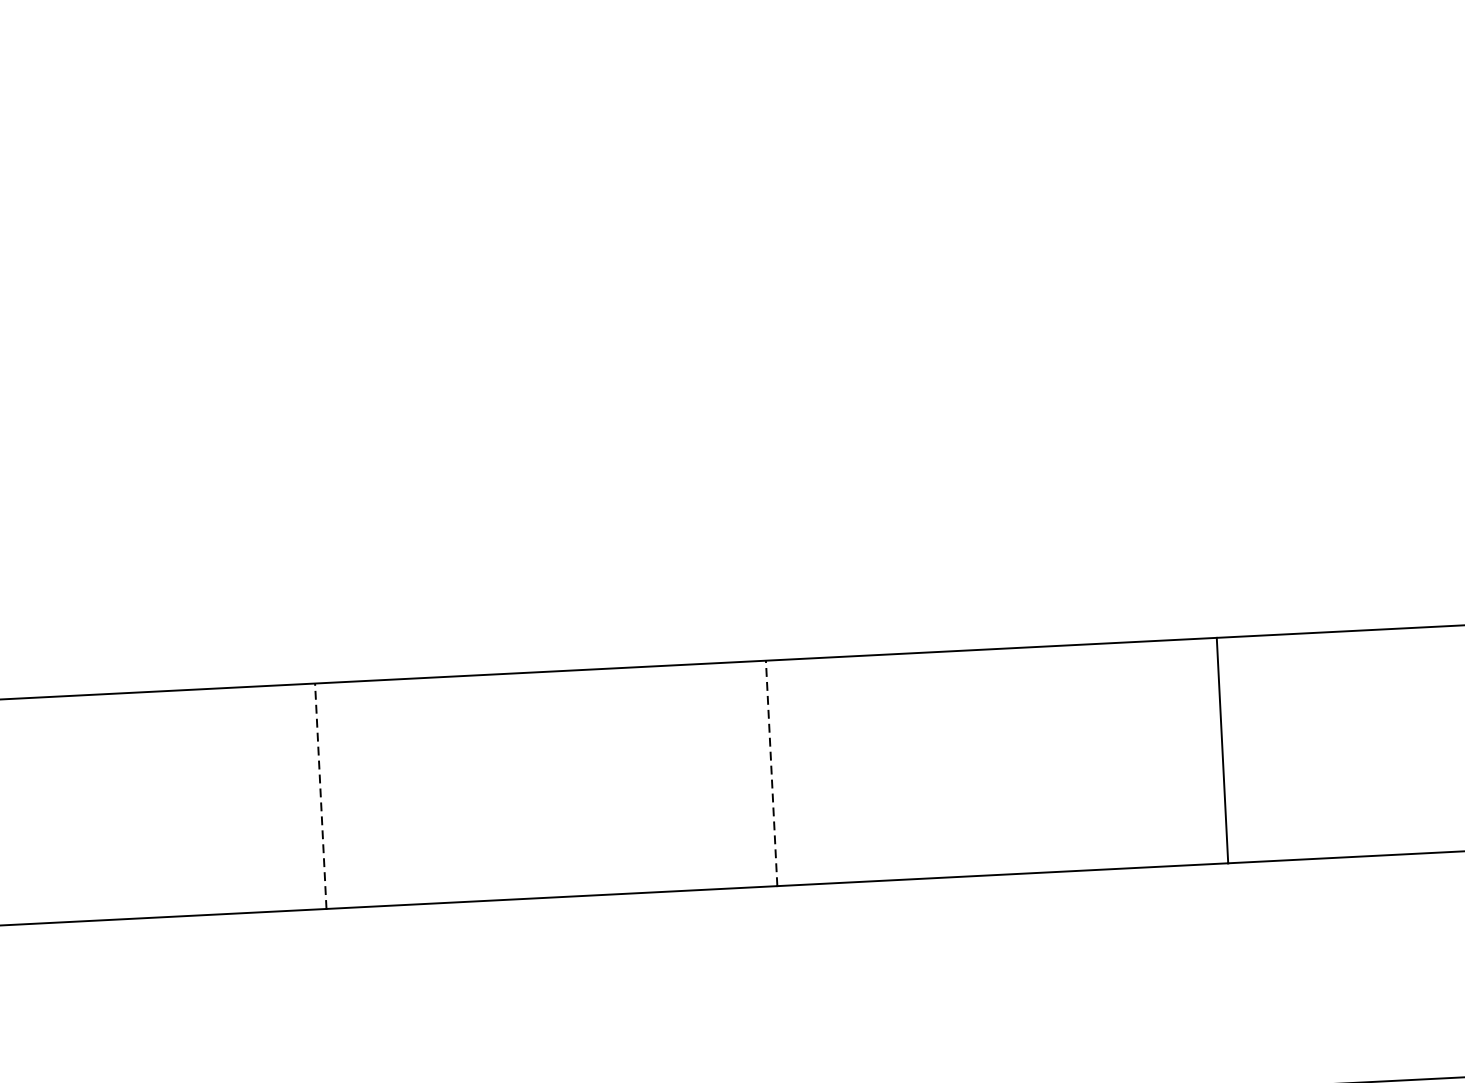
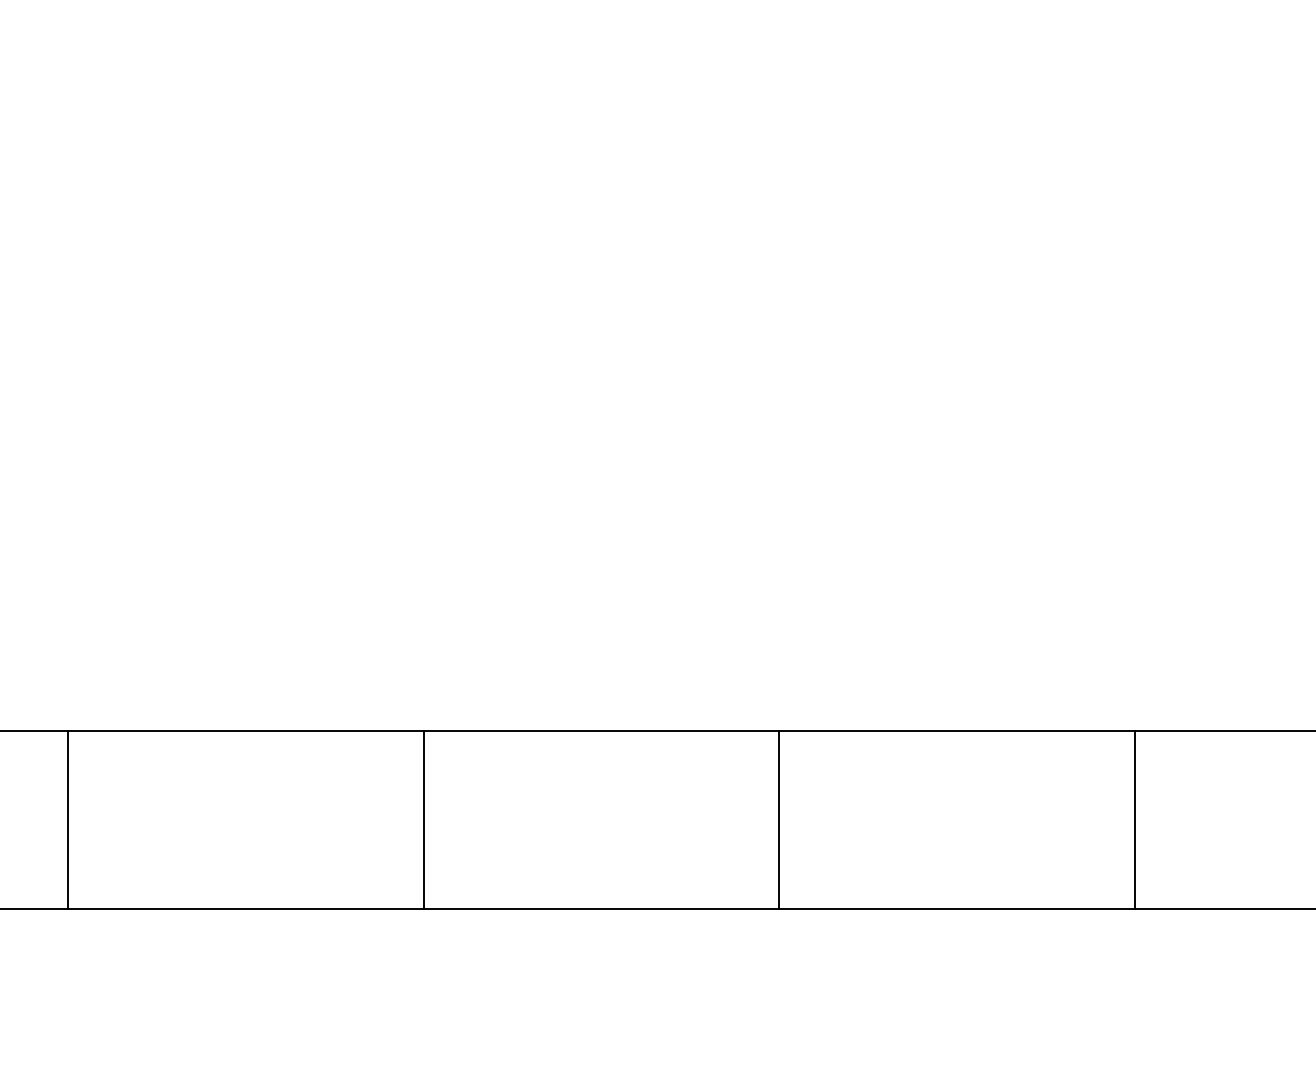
line: (771, 773) -> (779, 819), dashed -> solid
line: (320, 796) -> (423, 819), dashed -> solid

